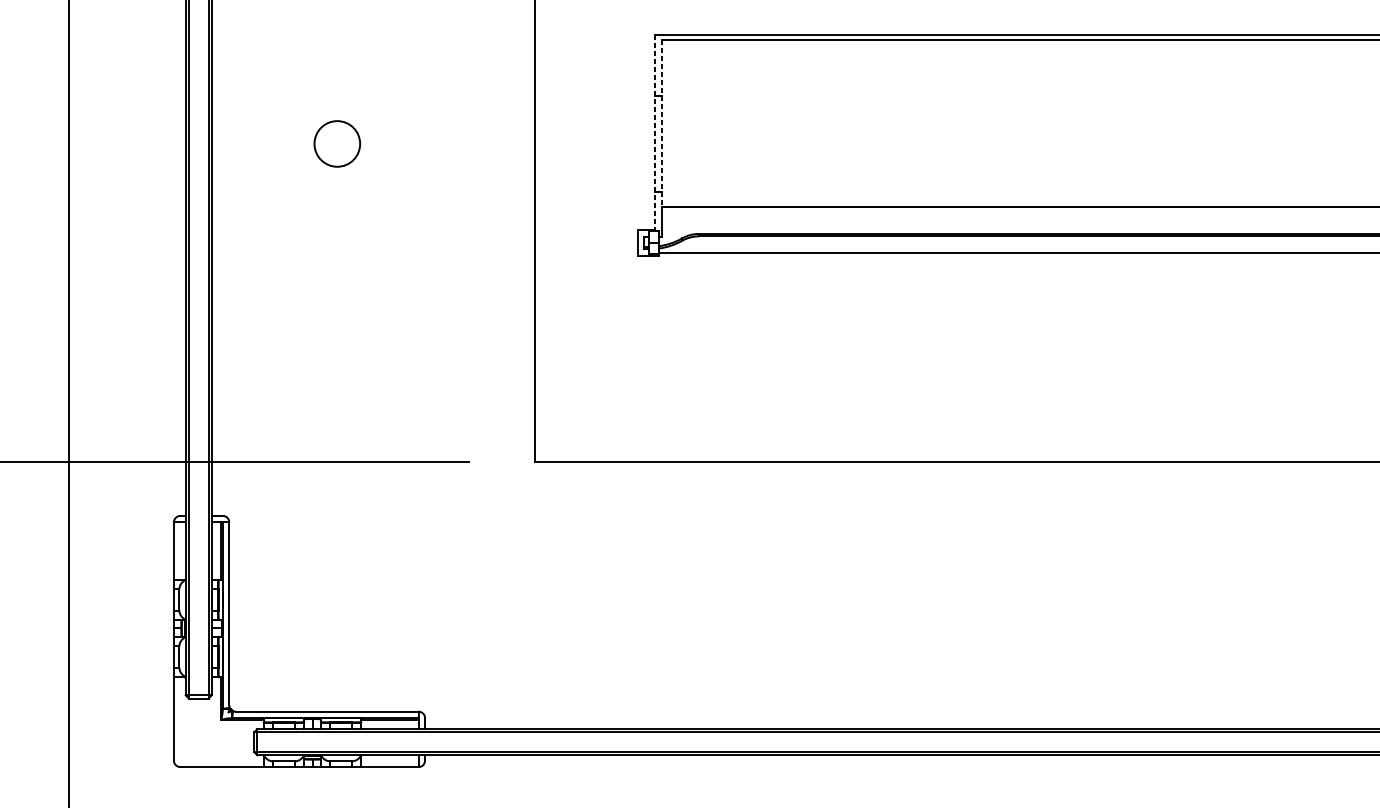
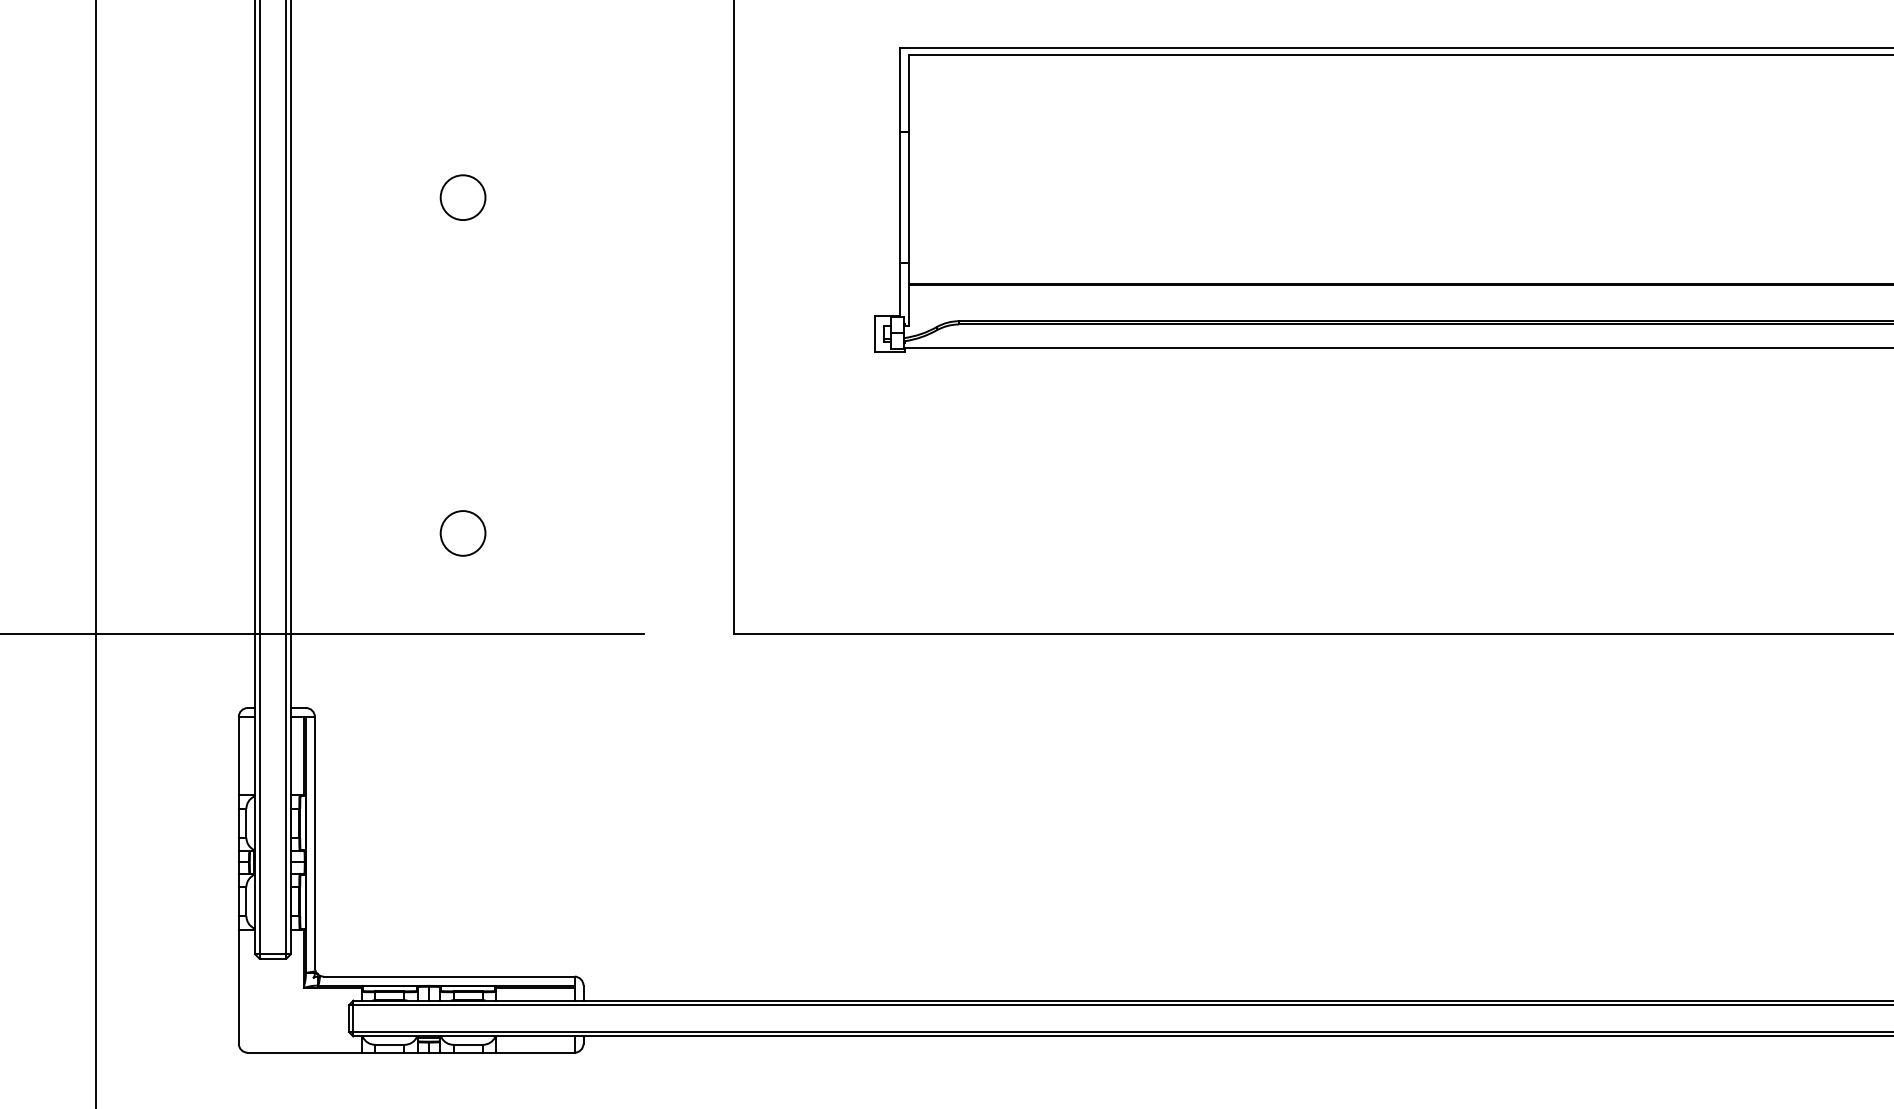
line: (661, 123) -> (908, 169), dashed -> solid
line: (655, 132) -> (899, 182), dashed -> solid
circle: (336, 143) -> (462, 197), size x0.71
circle: (336, 388) -> (462, 533), added

